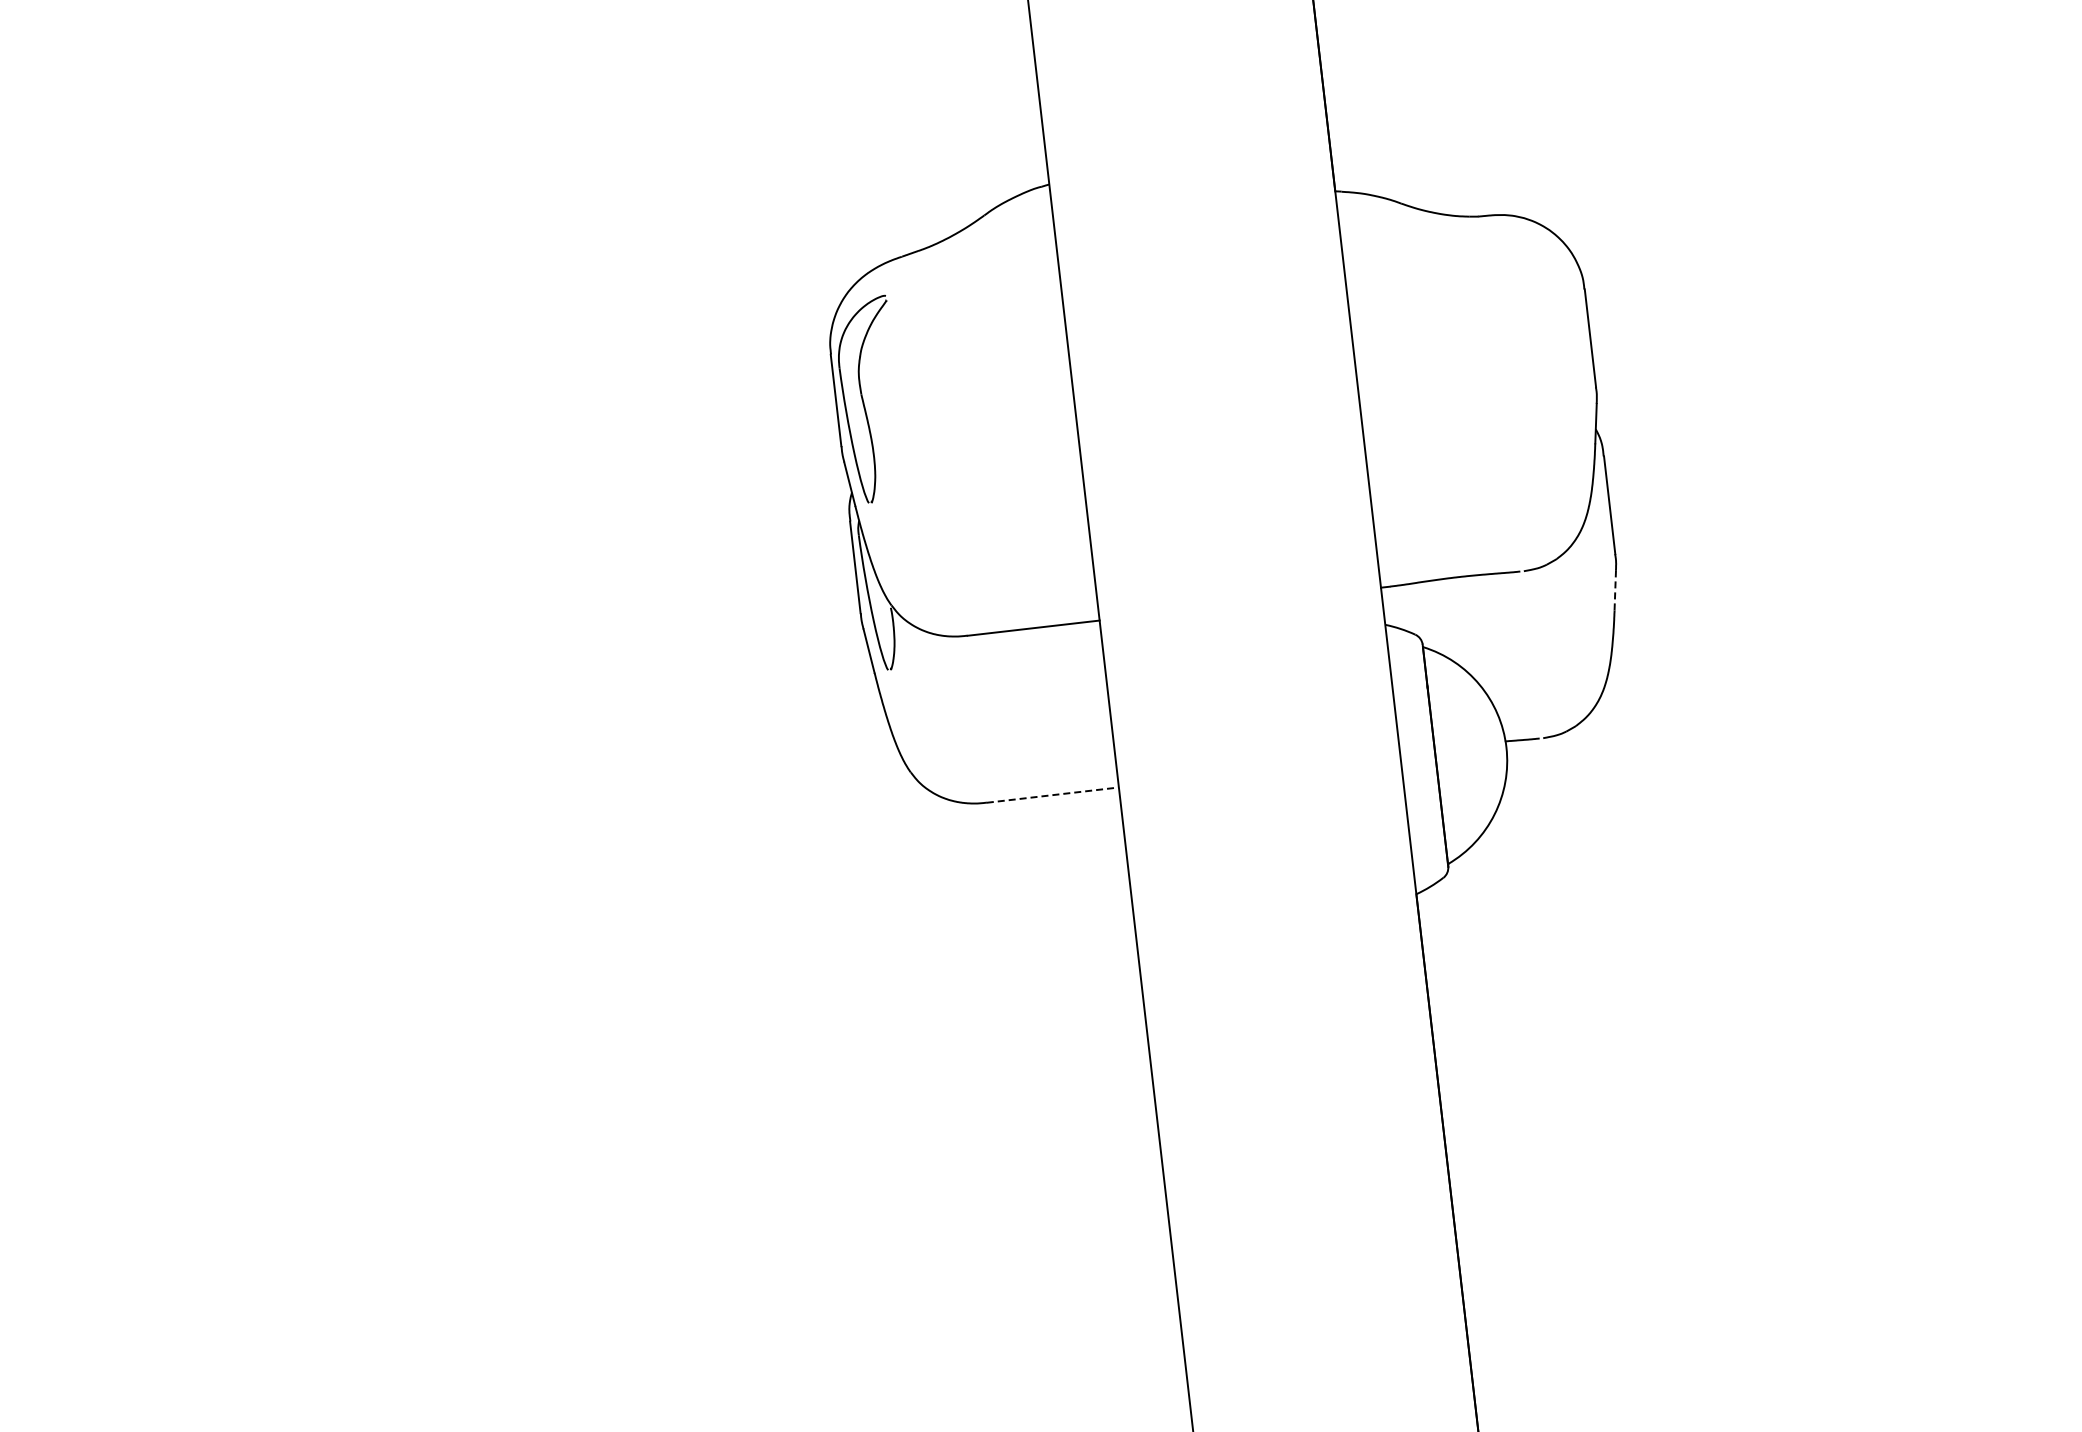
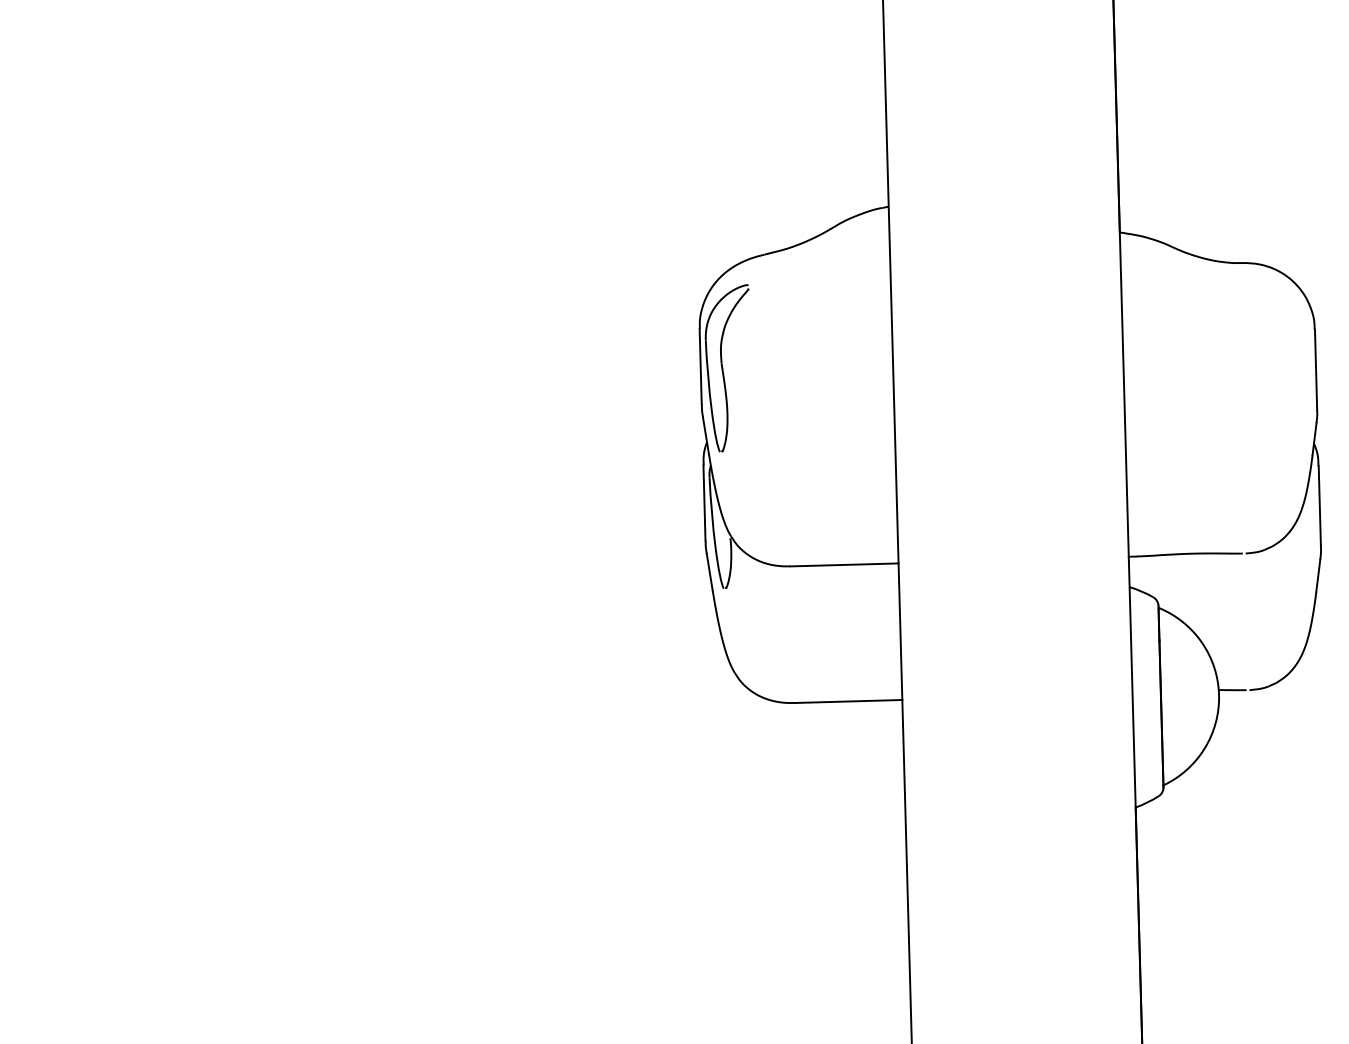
line: (1615, 590) -> (1318, 575), dashed -> solid
line: (1053, 795) -> (848, 701), dashed -> solid

